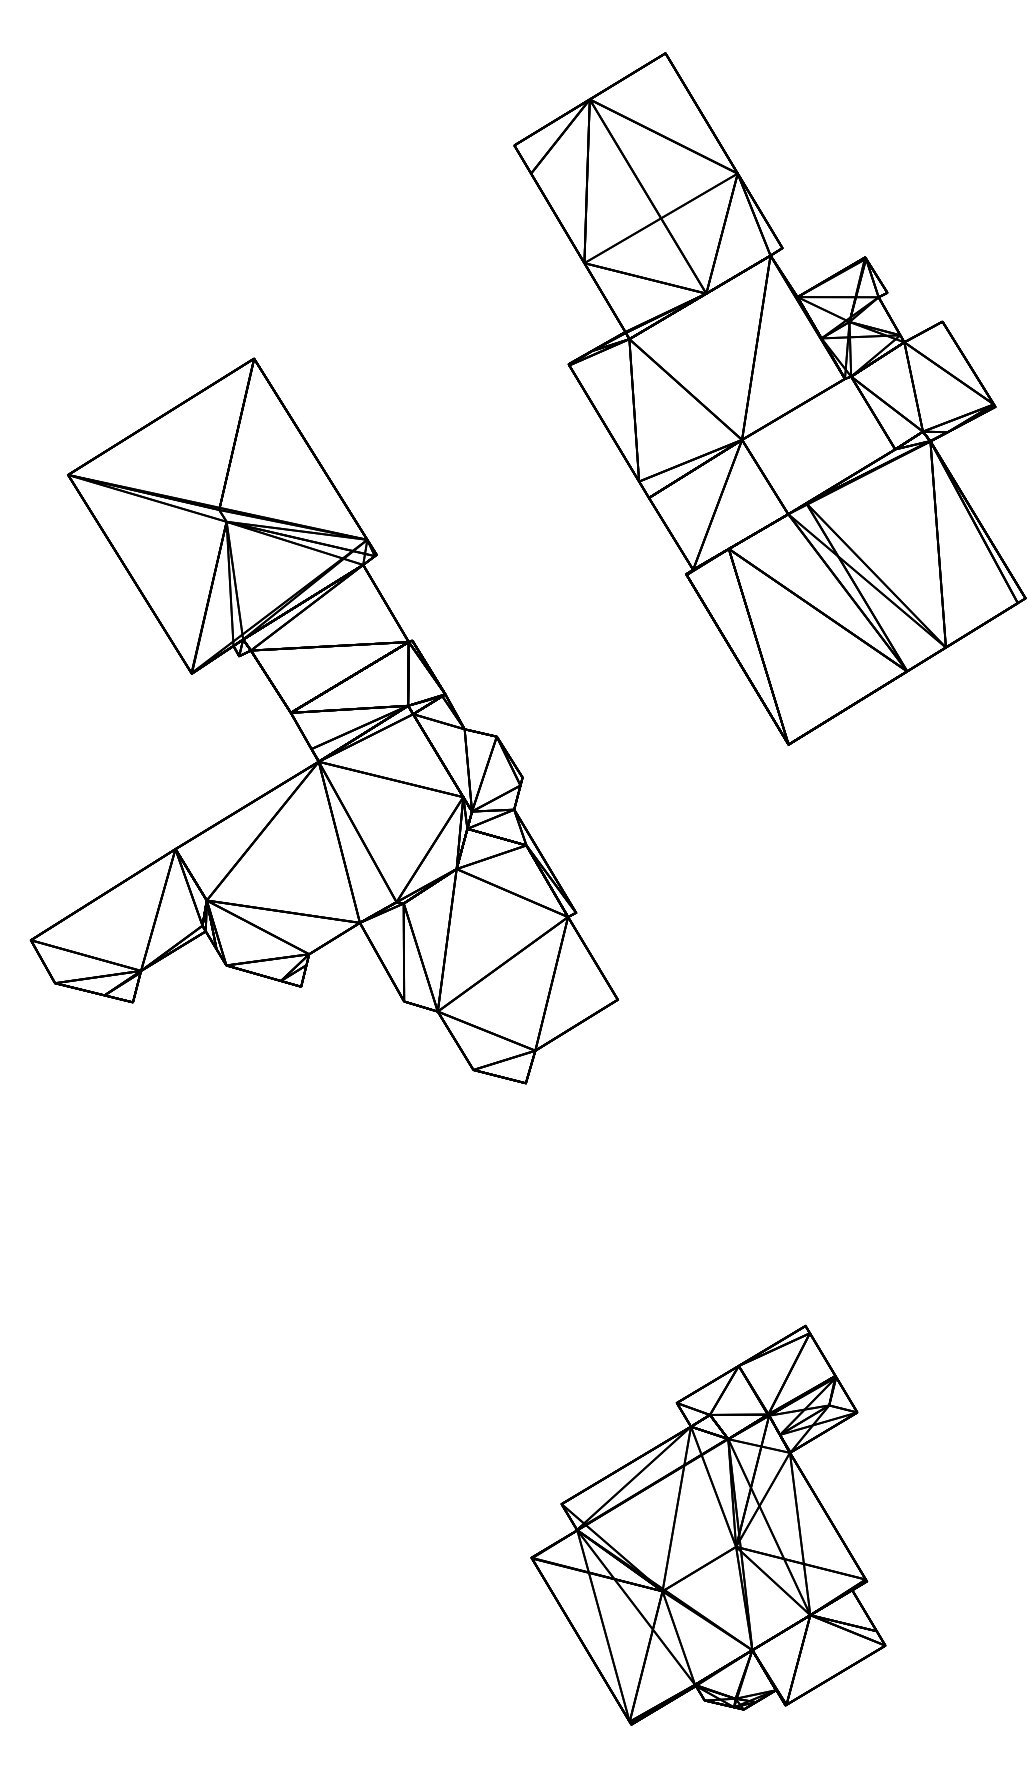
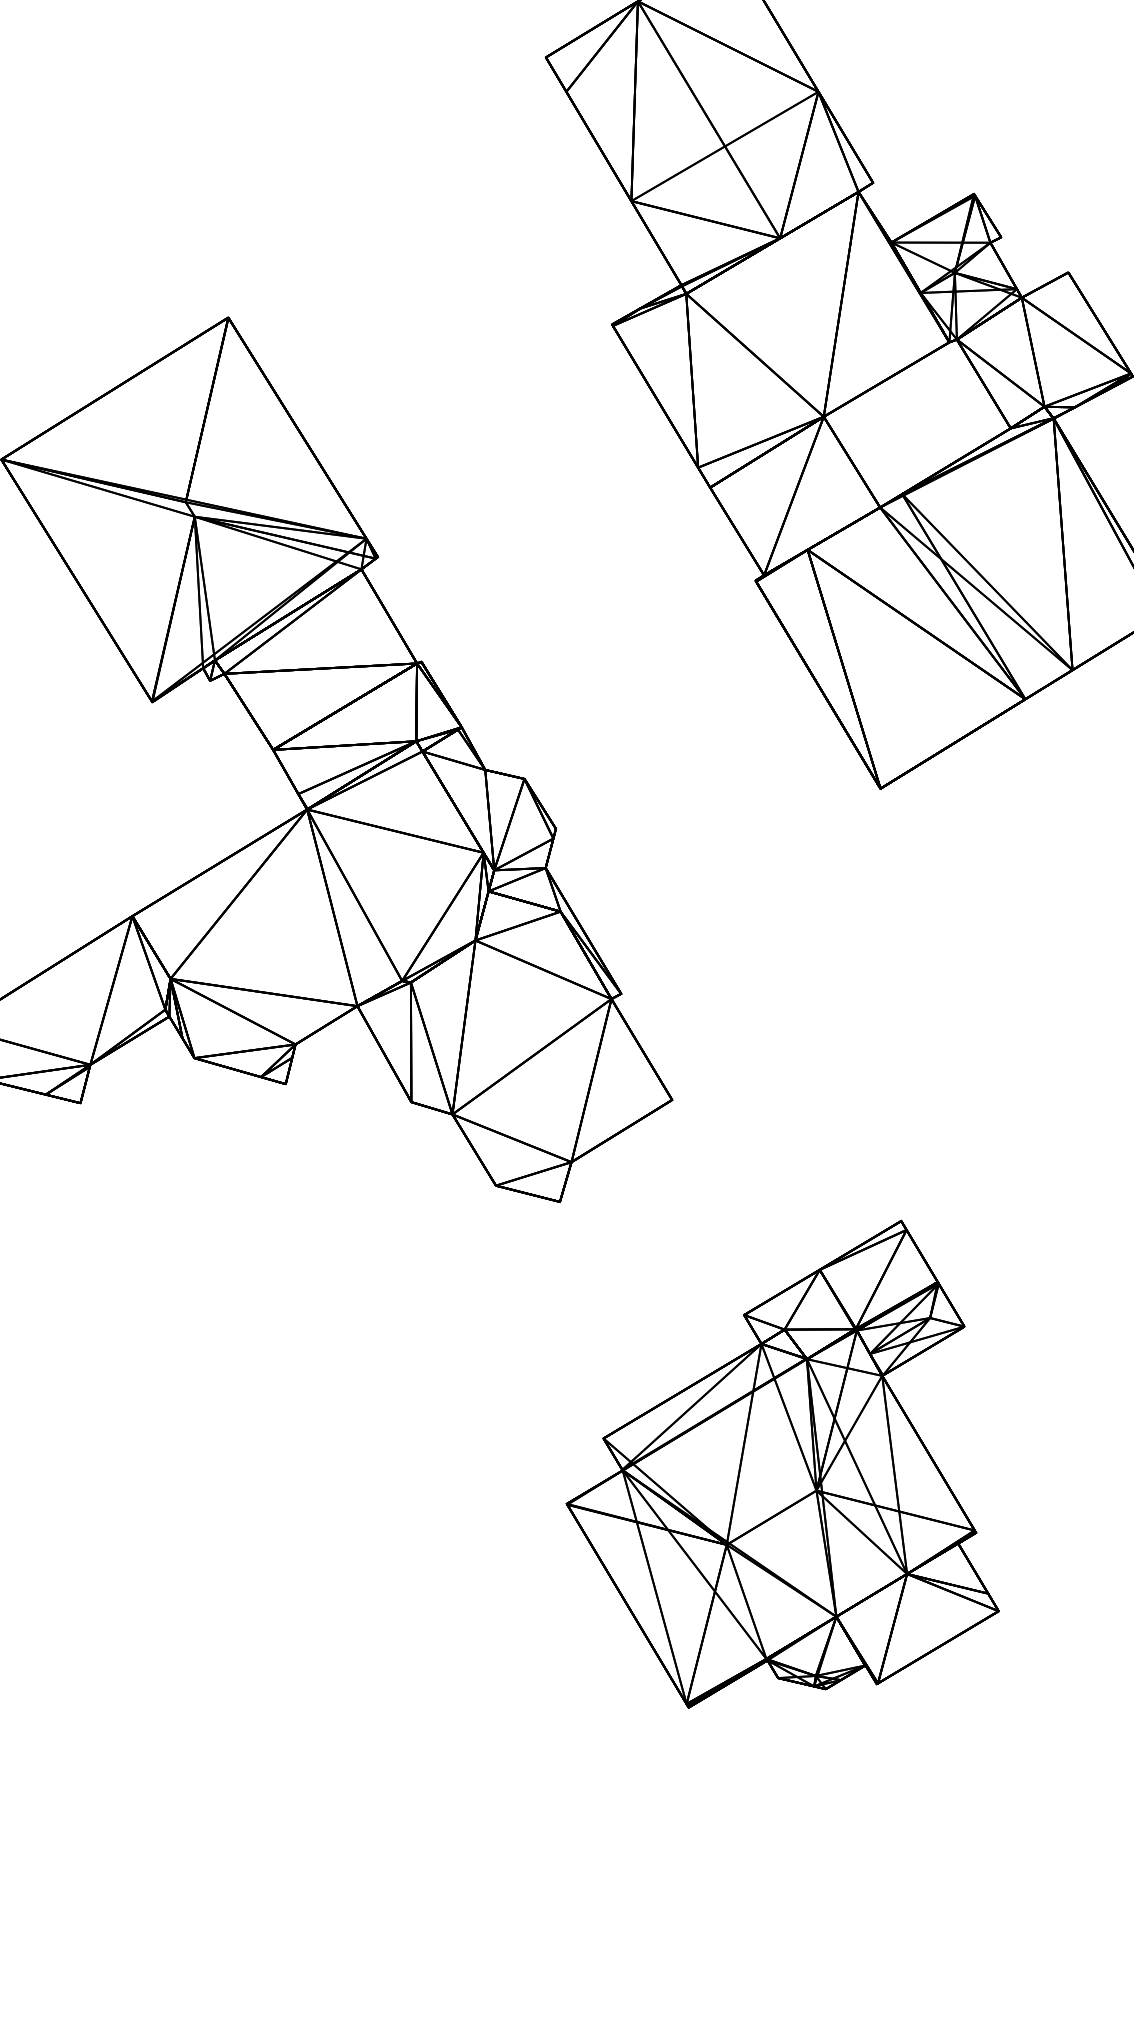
part: (708, 1524) -> (782, 1463), moved

